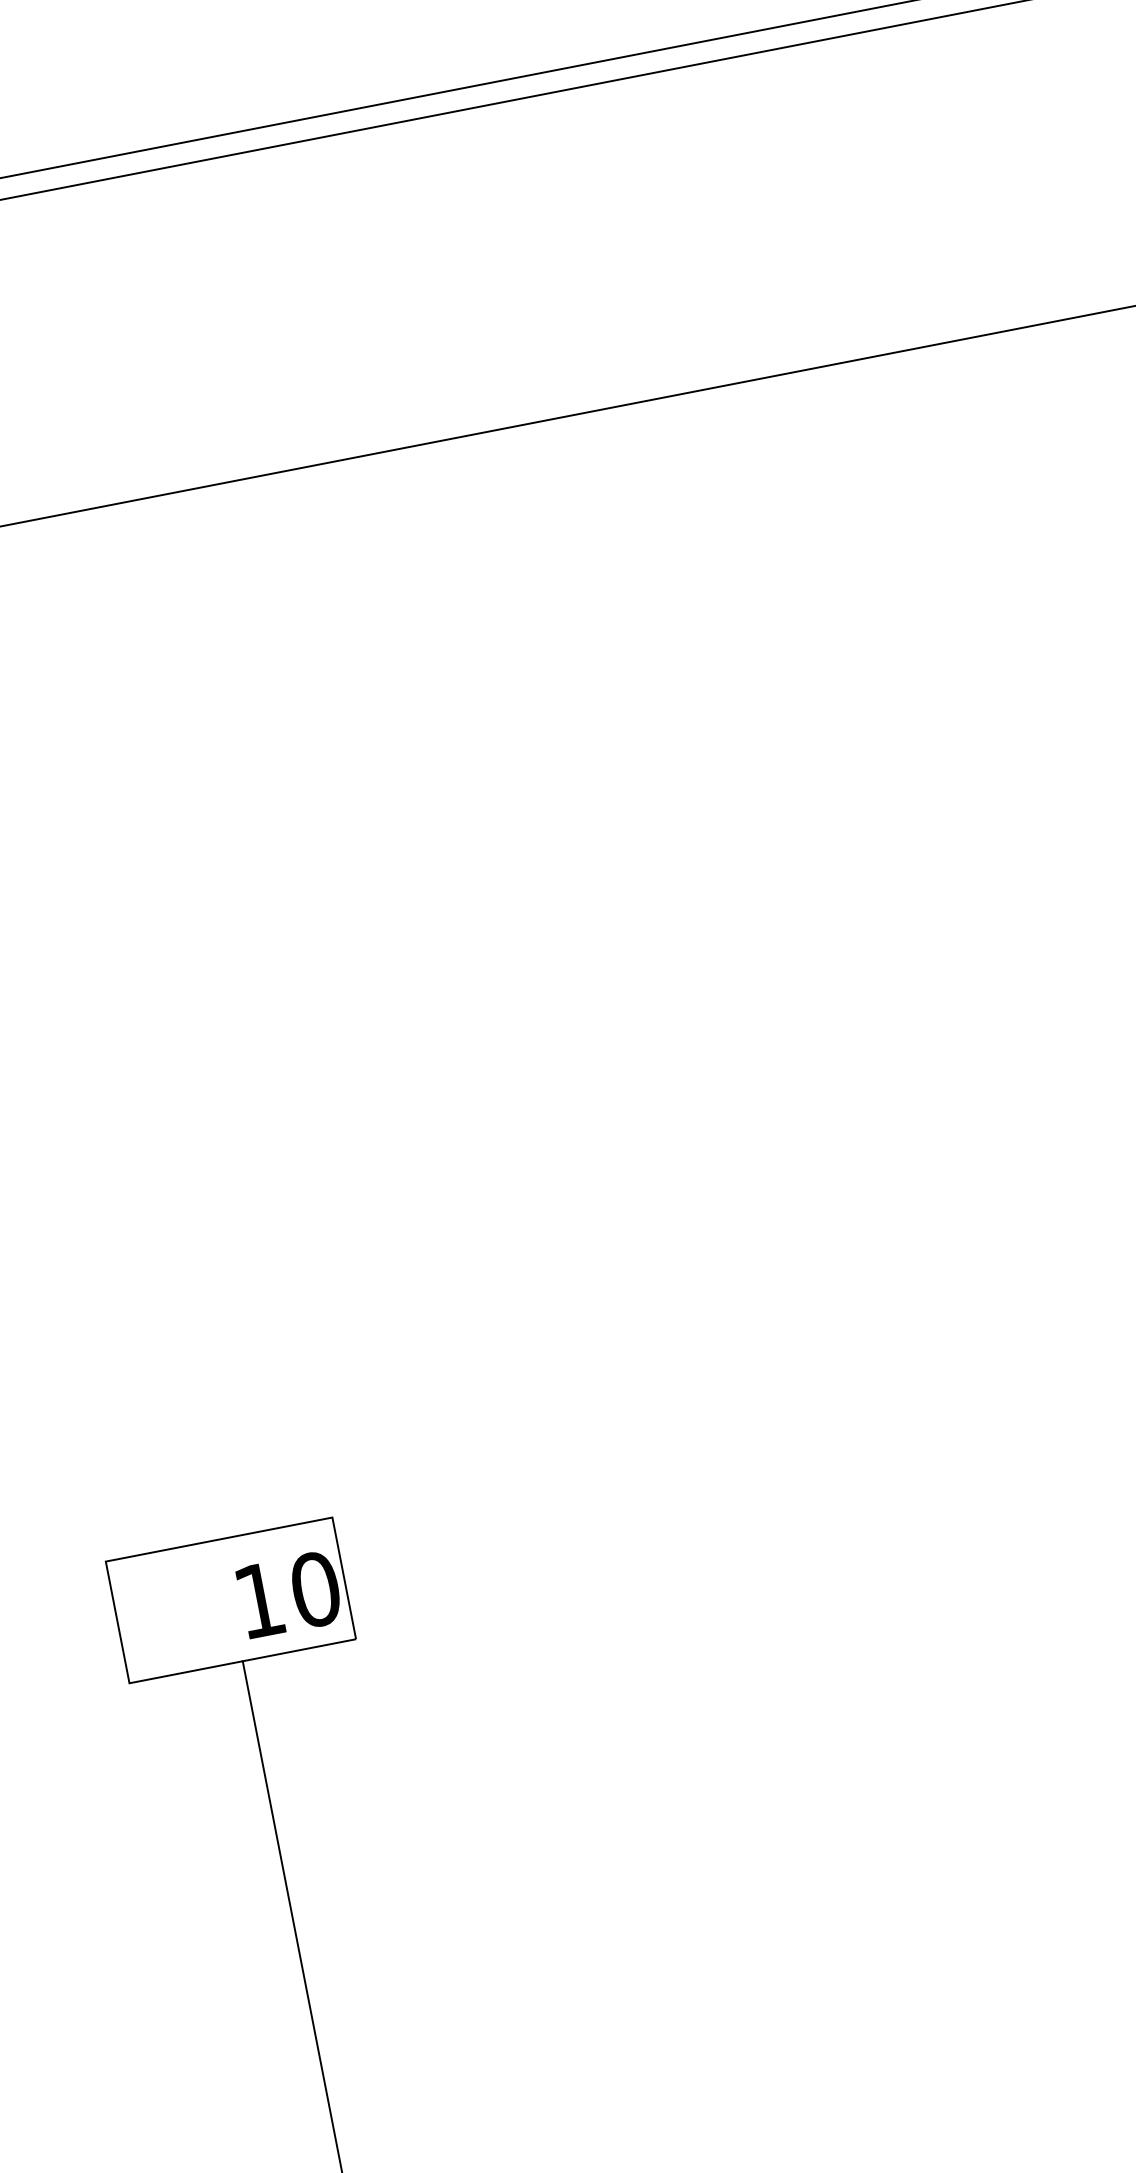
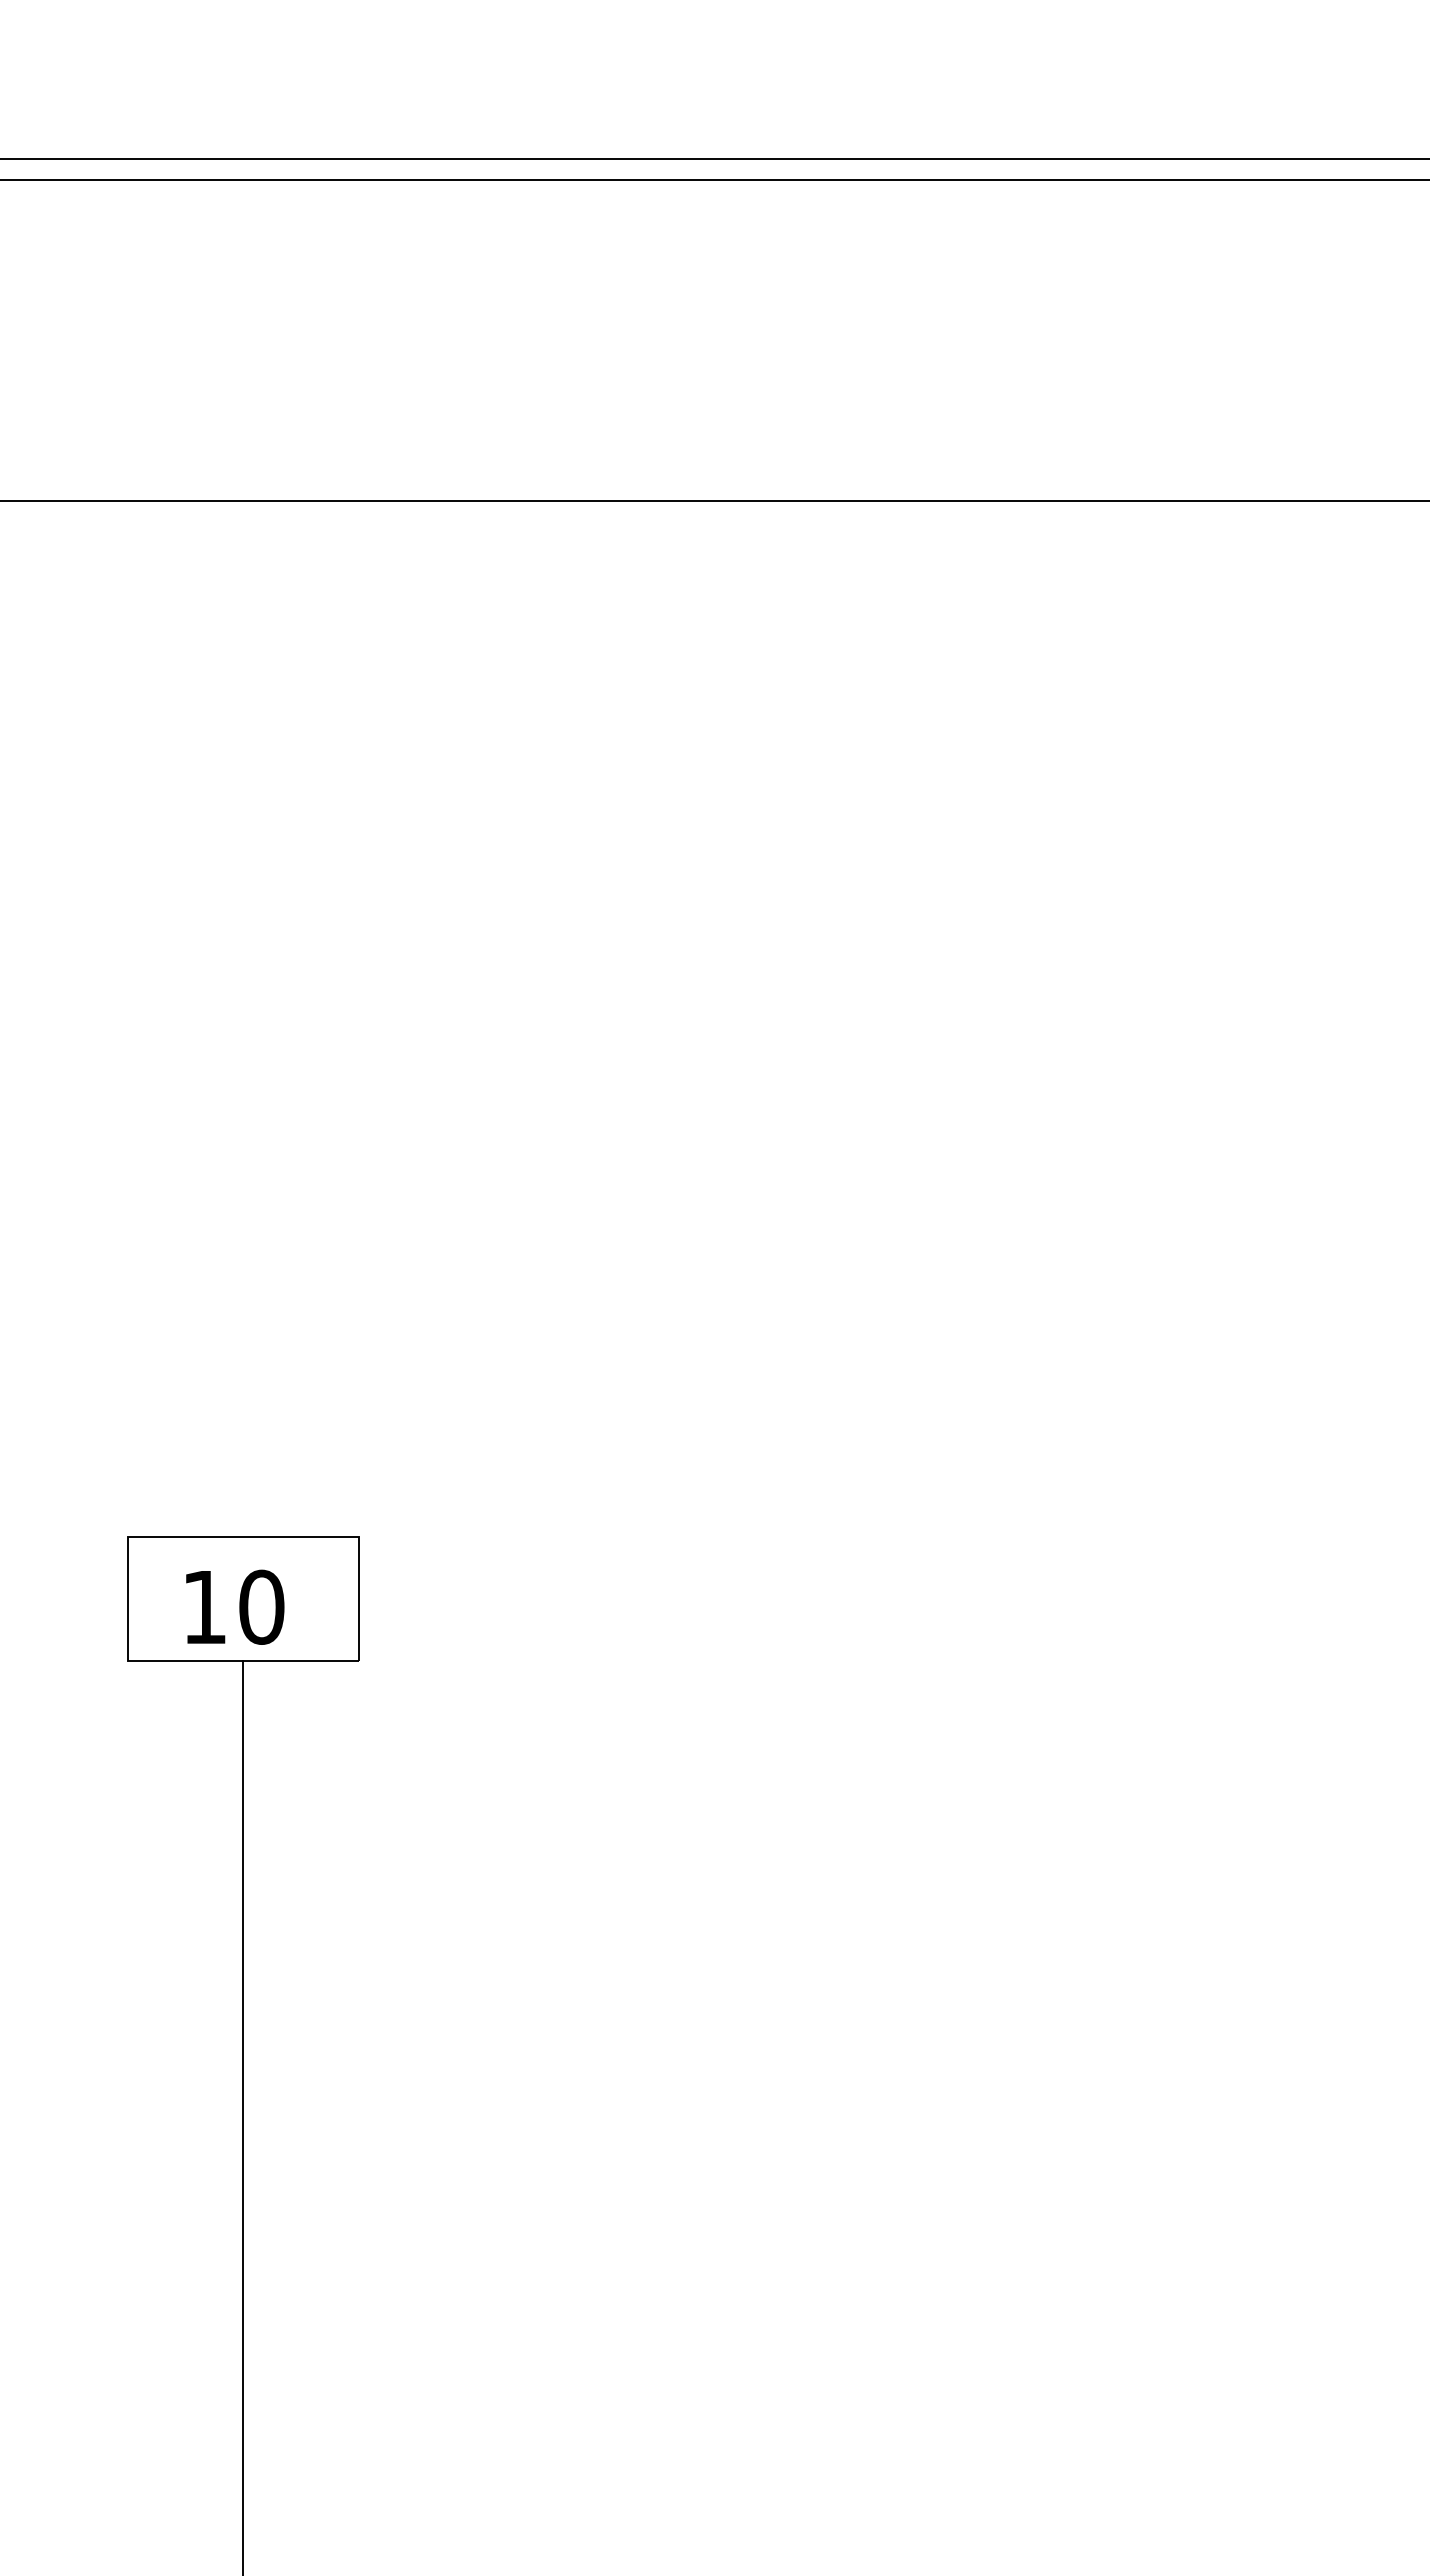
text: (289, 1593) -> (235, 1606), moved

